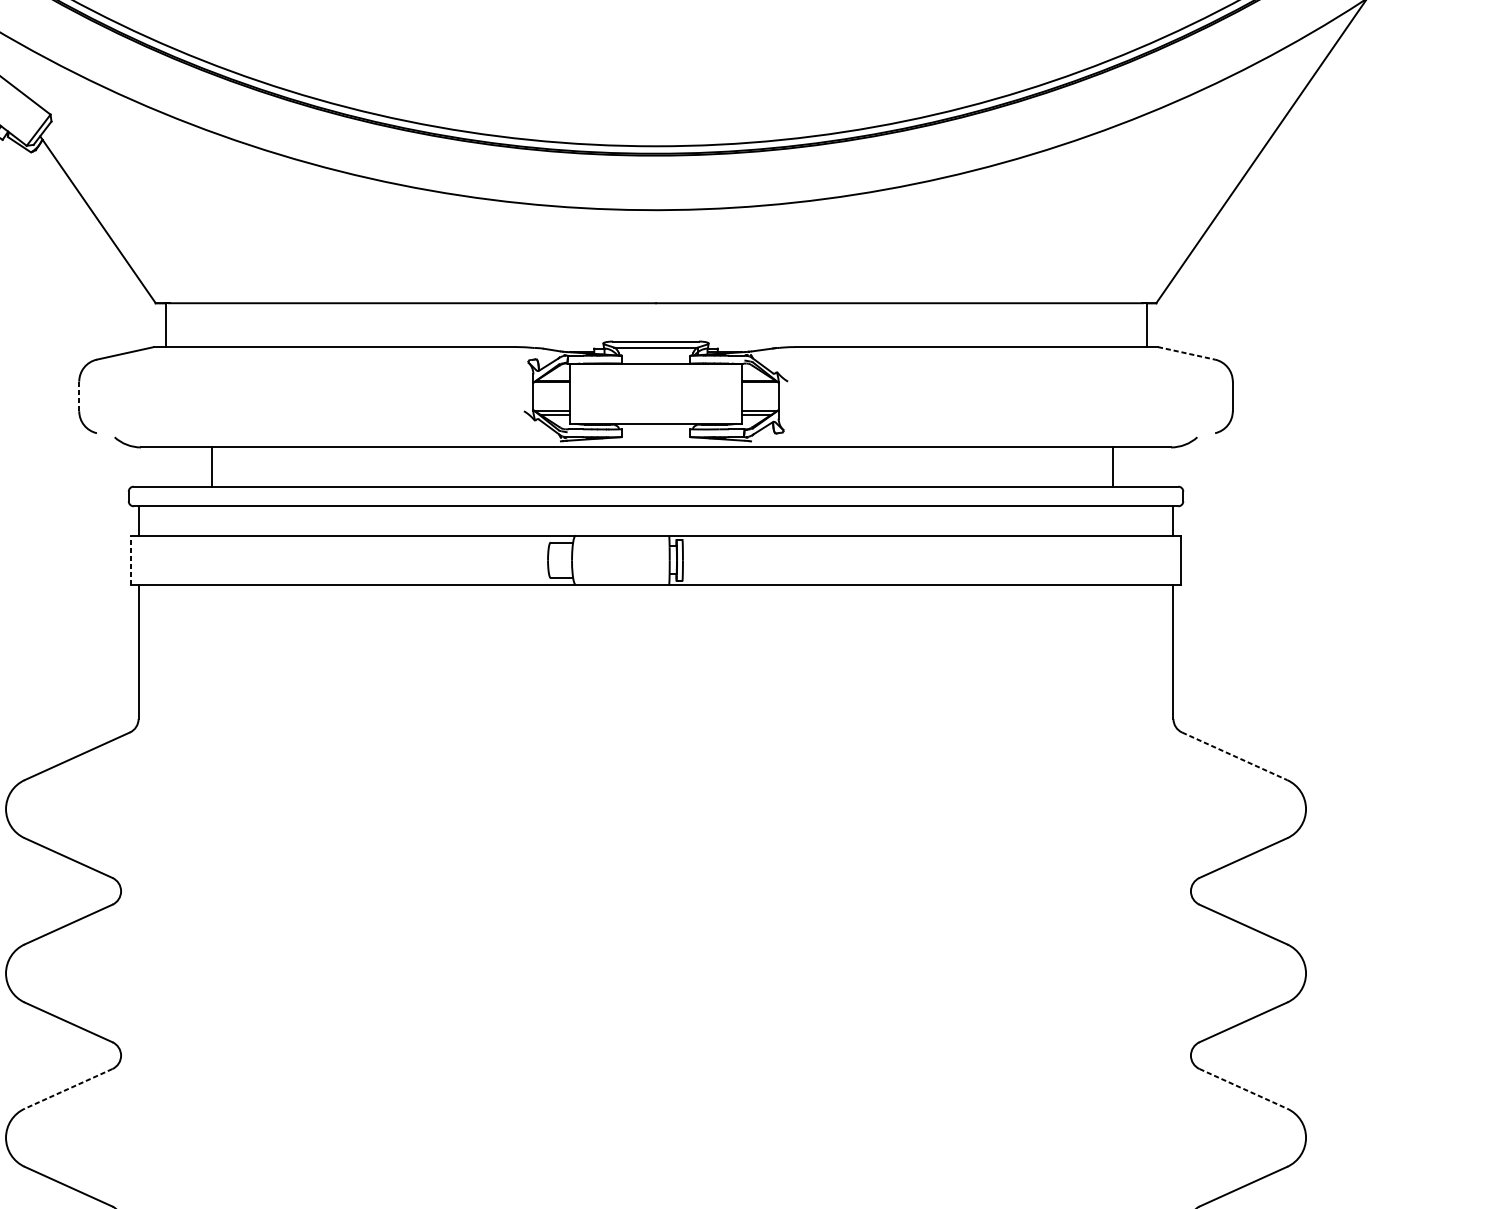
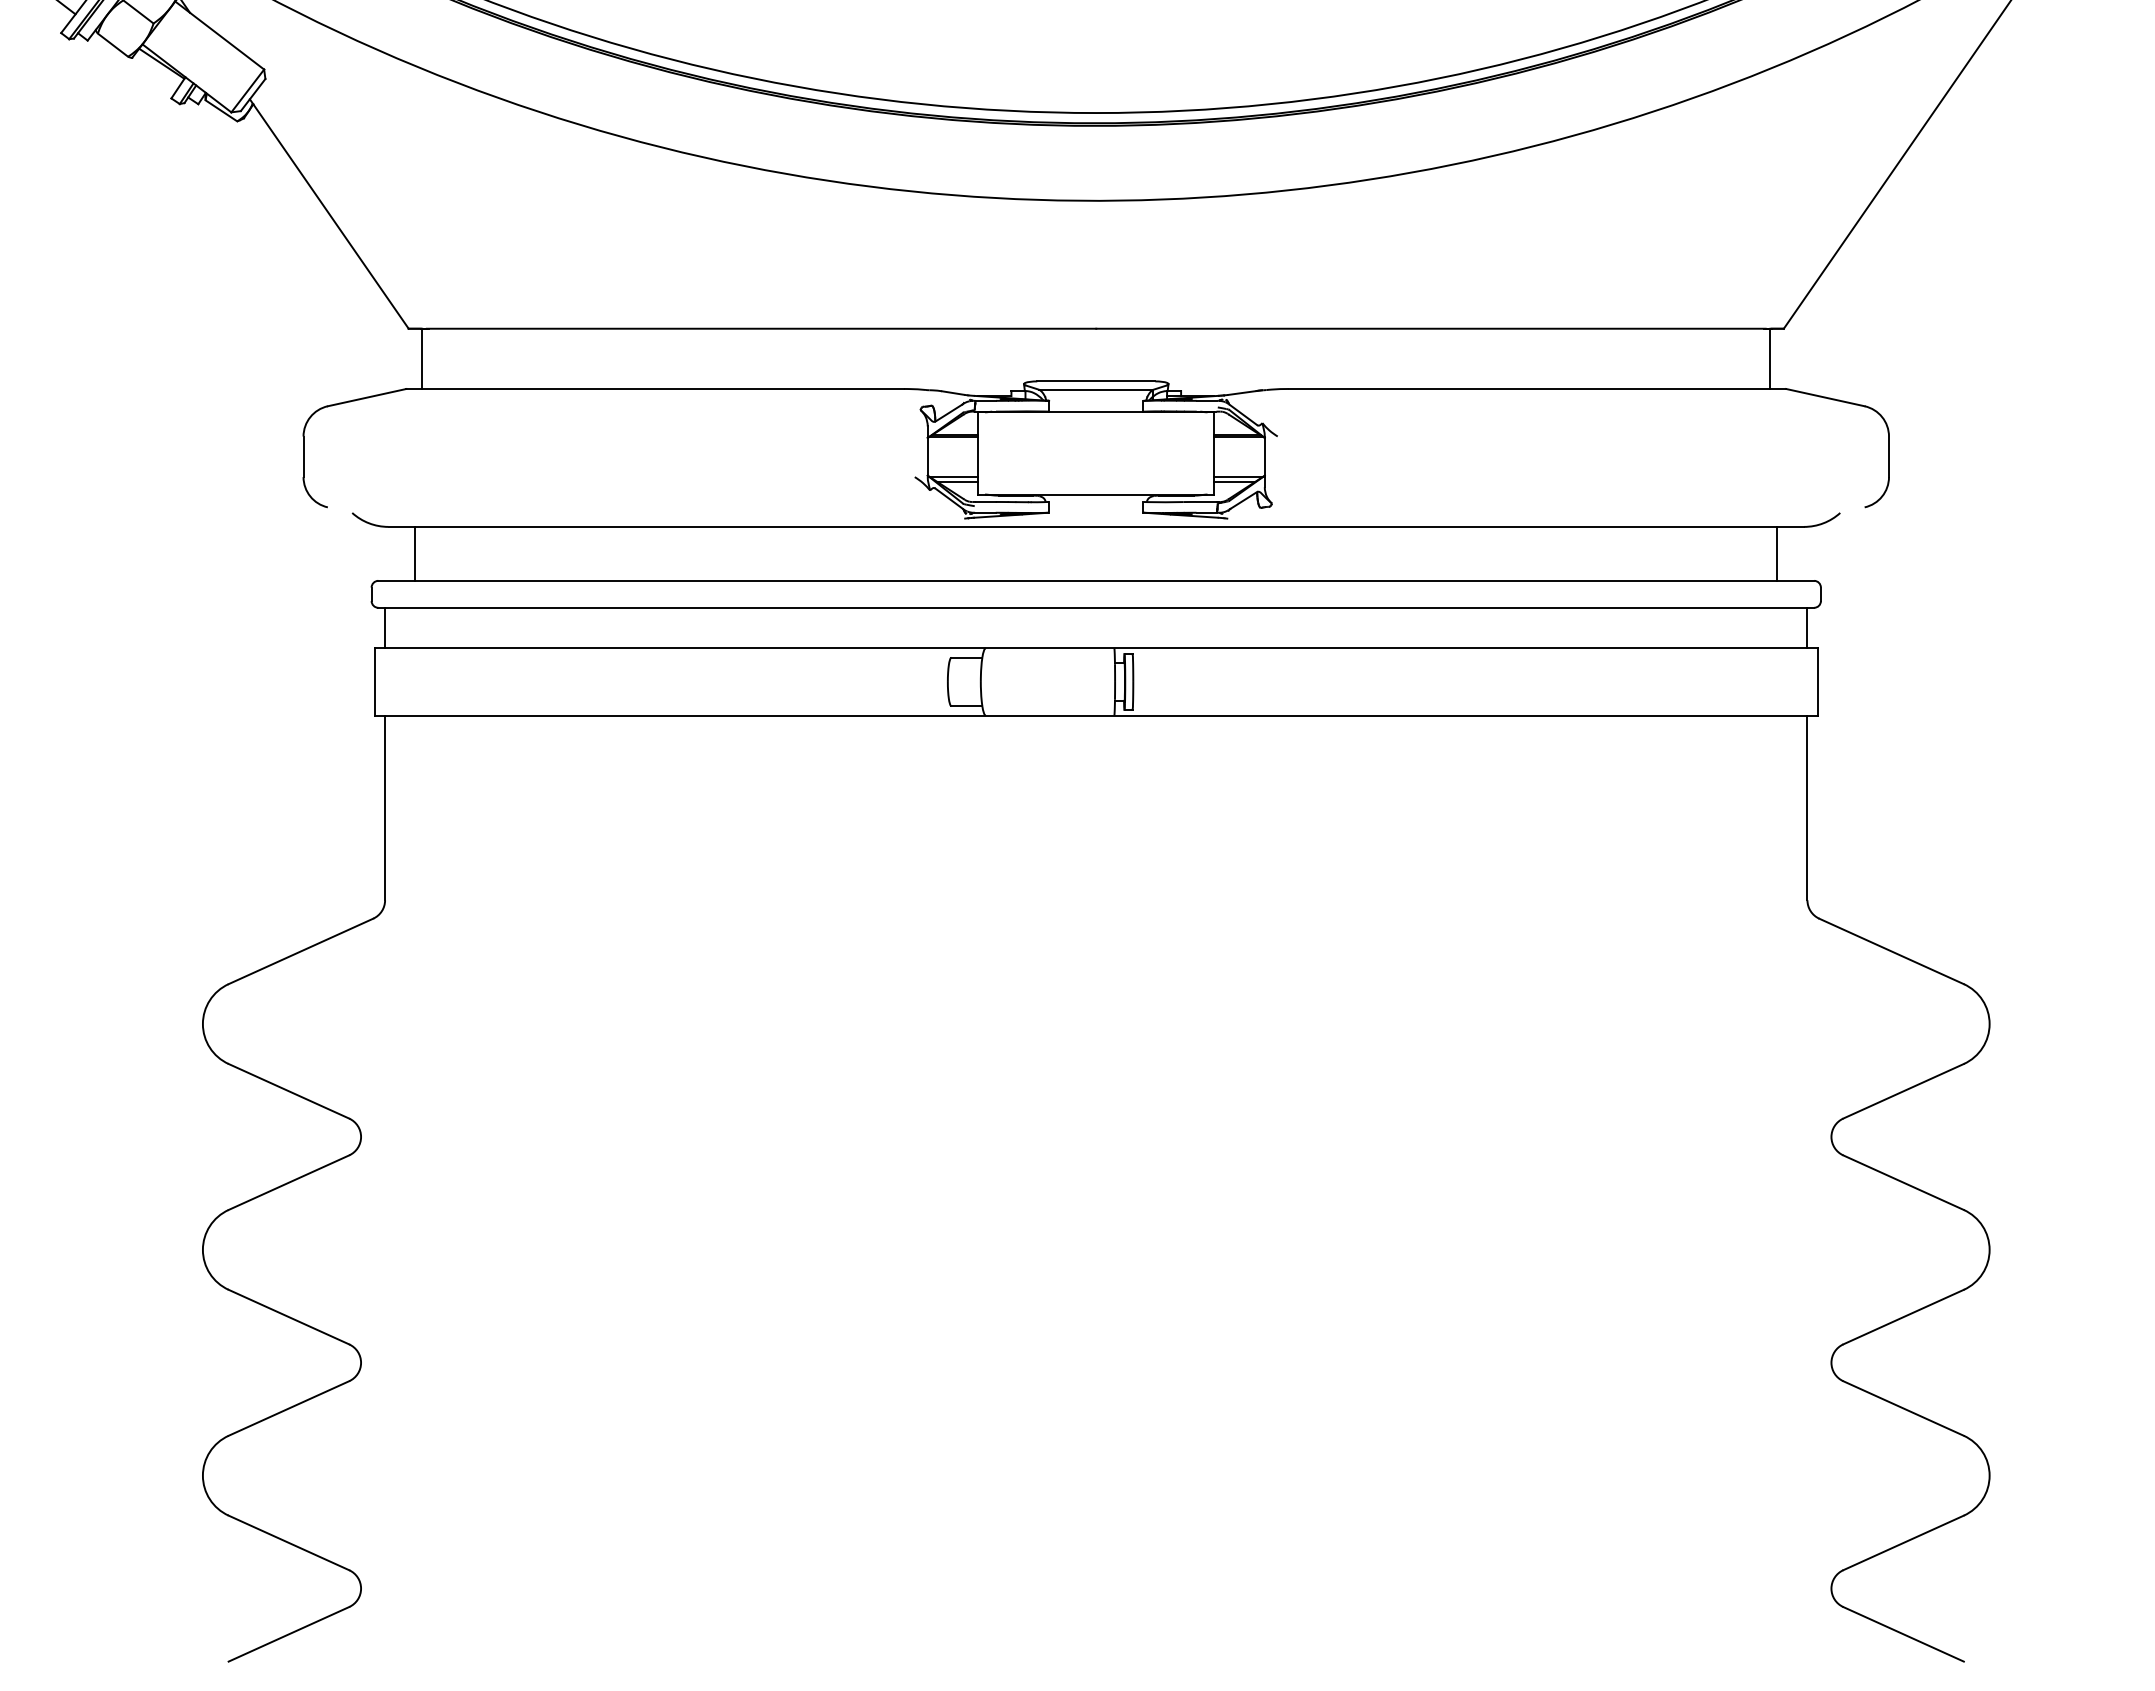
line: (1186, 353) -> (1825, 397), dashed -> solid
line: (79, 396) -> (303, 457), dashed -> solid
line: (212, 466) -> (415, 553), moved
line: (1113, 466) -> (1777, 553), moved
line: (130, 559) -> (374, 681), dashed -> solid
line: (1235, 756) -> (1892, 951), dashed -> solid
line: (68, 1088) -> (288, 1408), dashed -> solid
line: (1244, 1088) -> (1904, 1408), dashed -> solid

